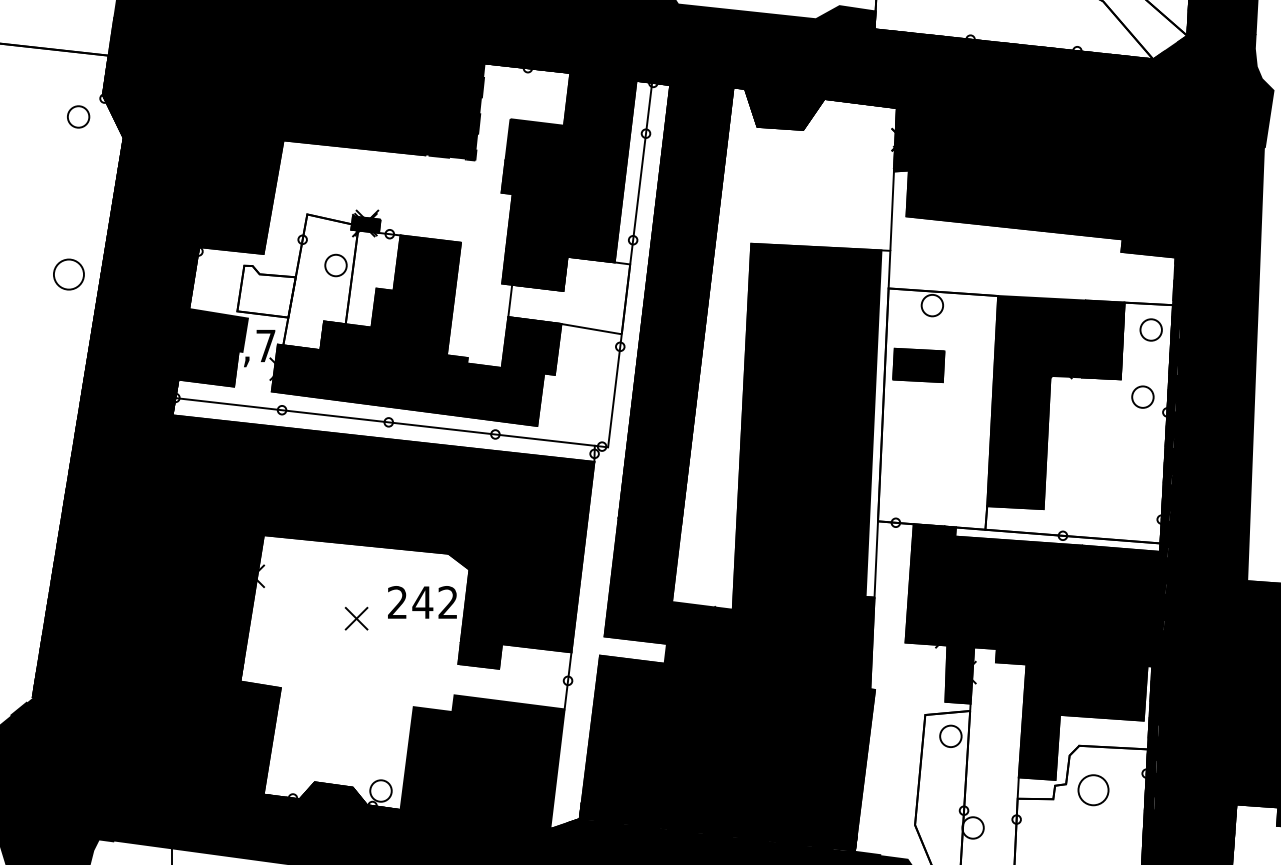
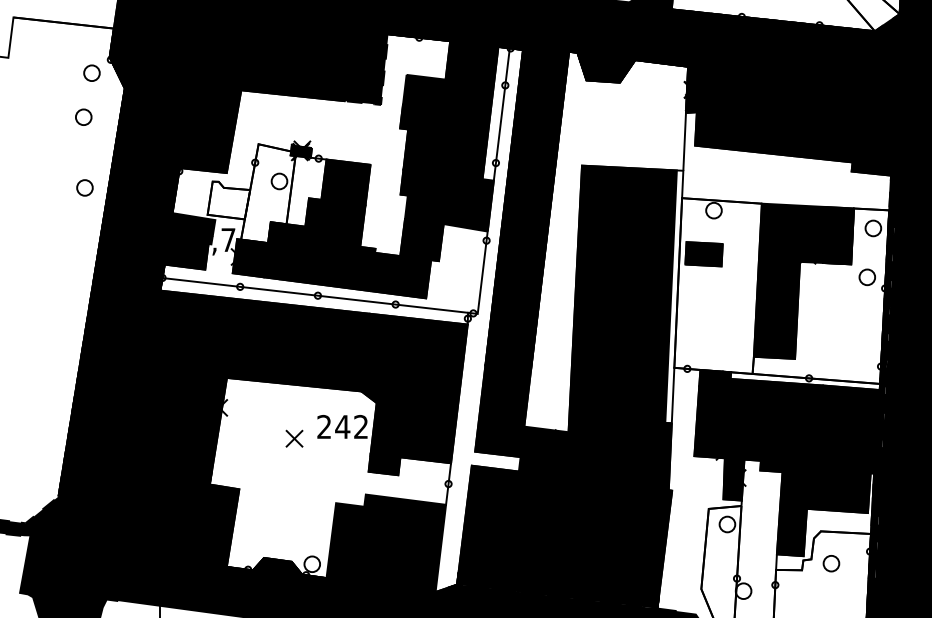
circle: (66, 177) -> (83, 117), added
circle: (68, 273) -> (84, 187), size x0.71
fill: (569, 295) -> (449, 203), added
circle: (1093, 789) -> (831, 563), size x0.71

